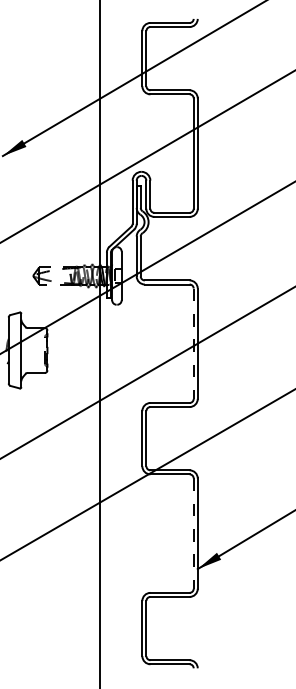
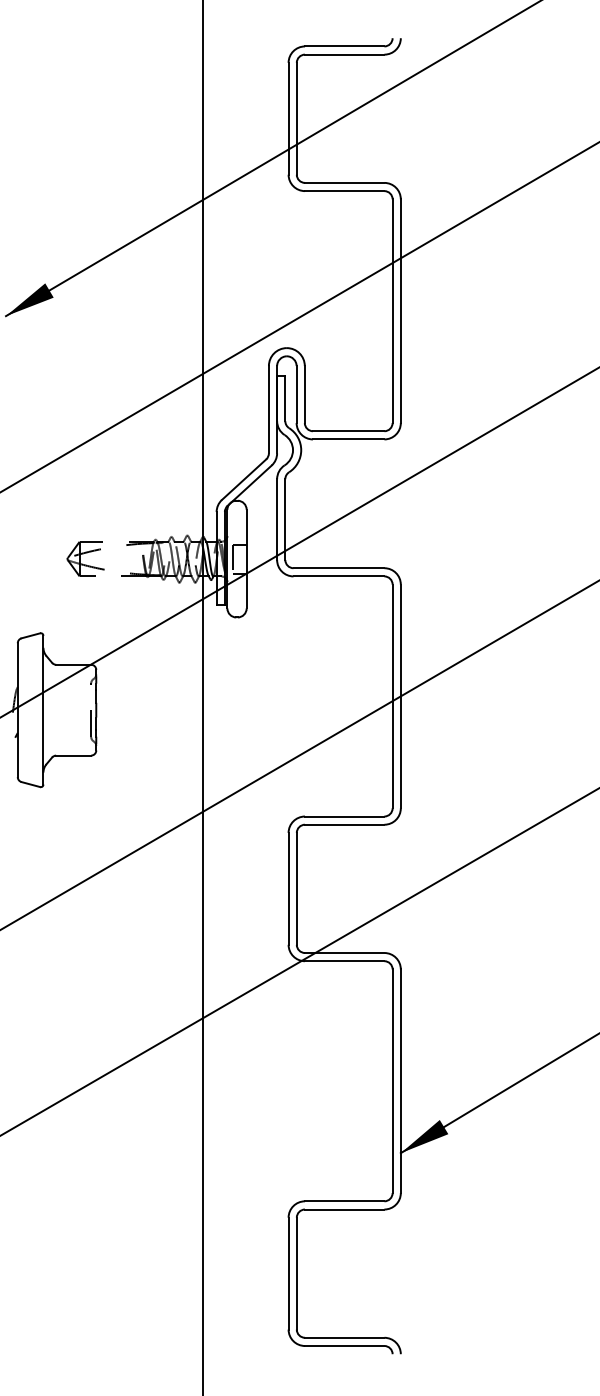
line: (193, 344) -> (392, 698), dashed -> solid
line: (193, 534) -> (392, 1083), dashed -> solid

